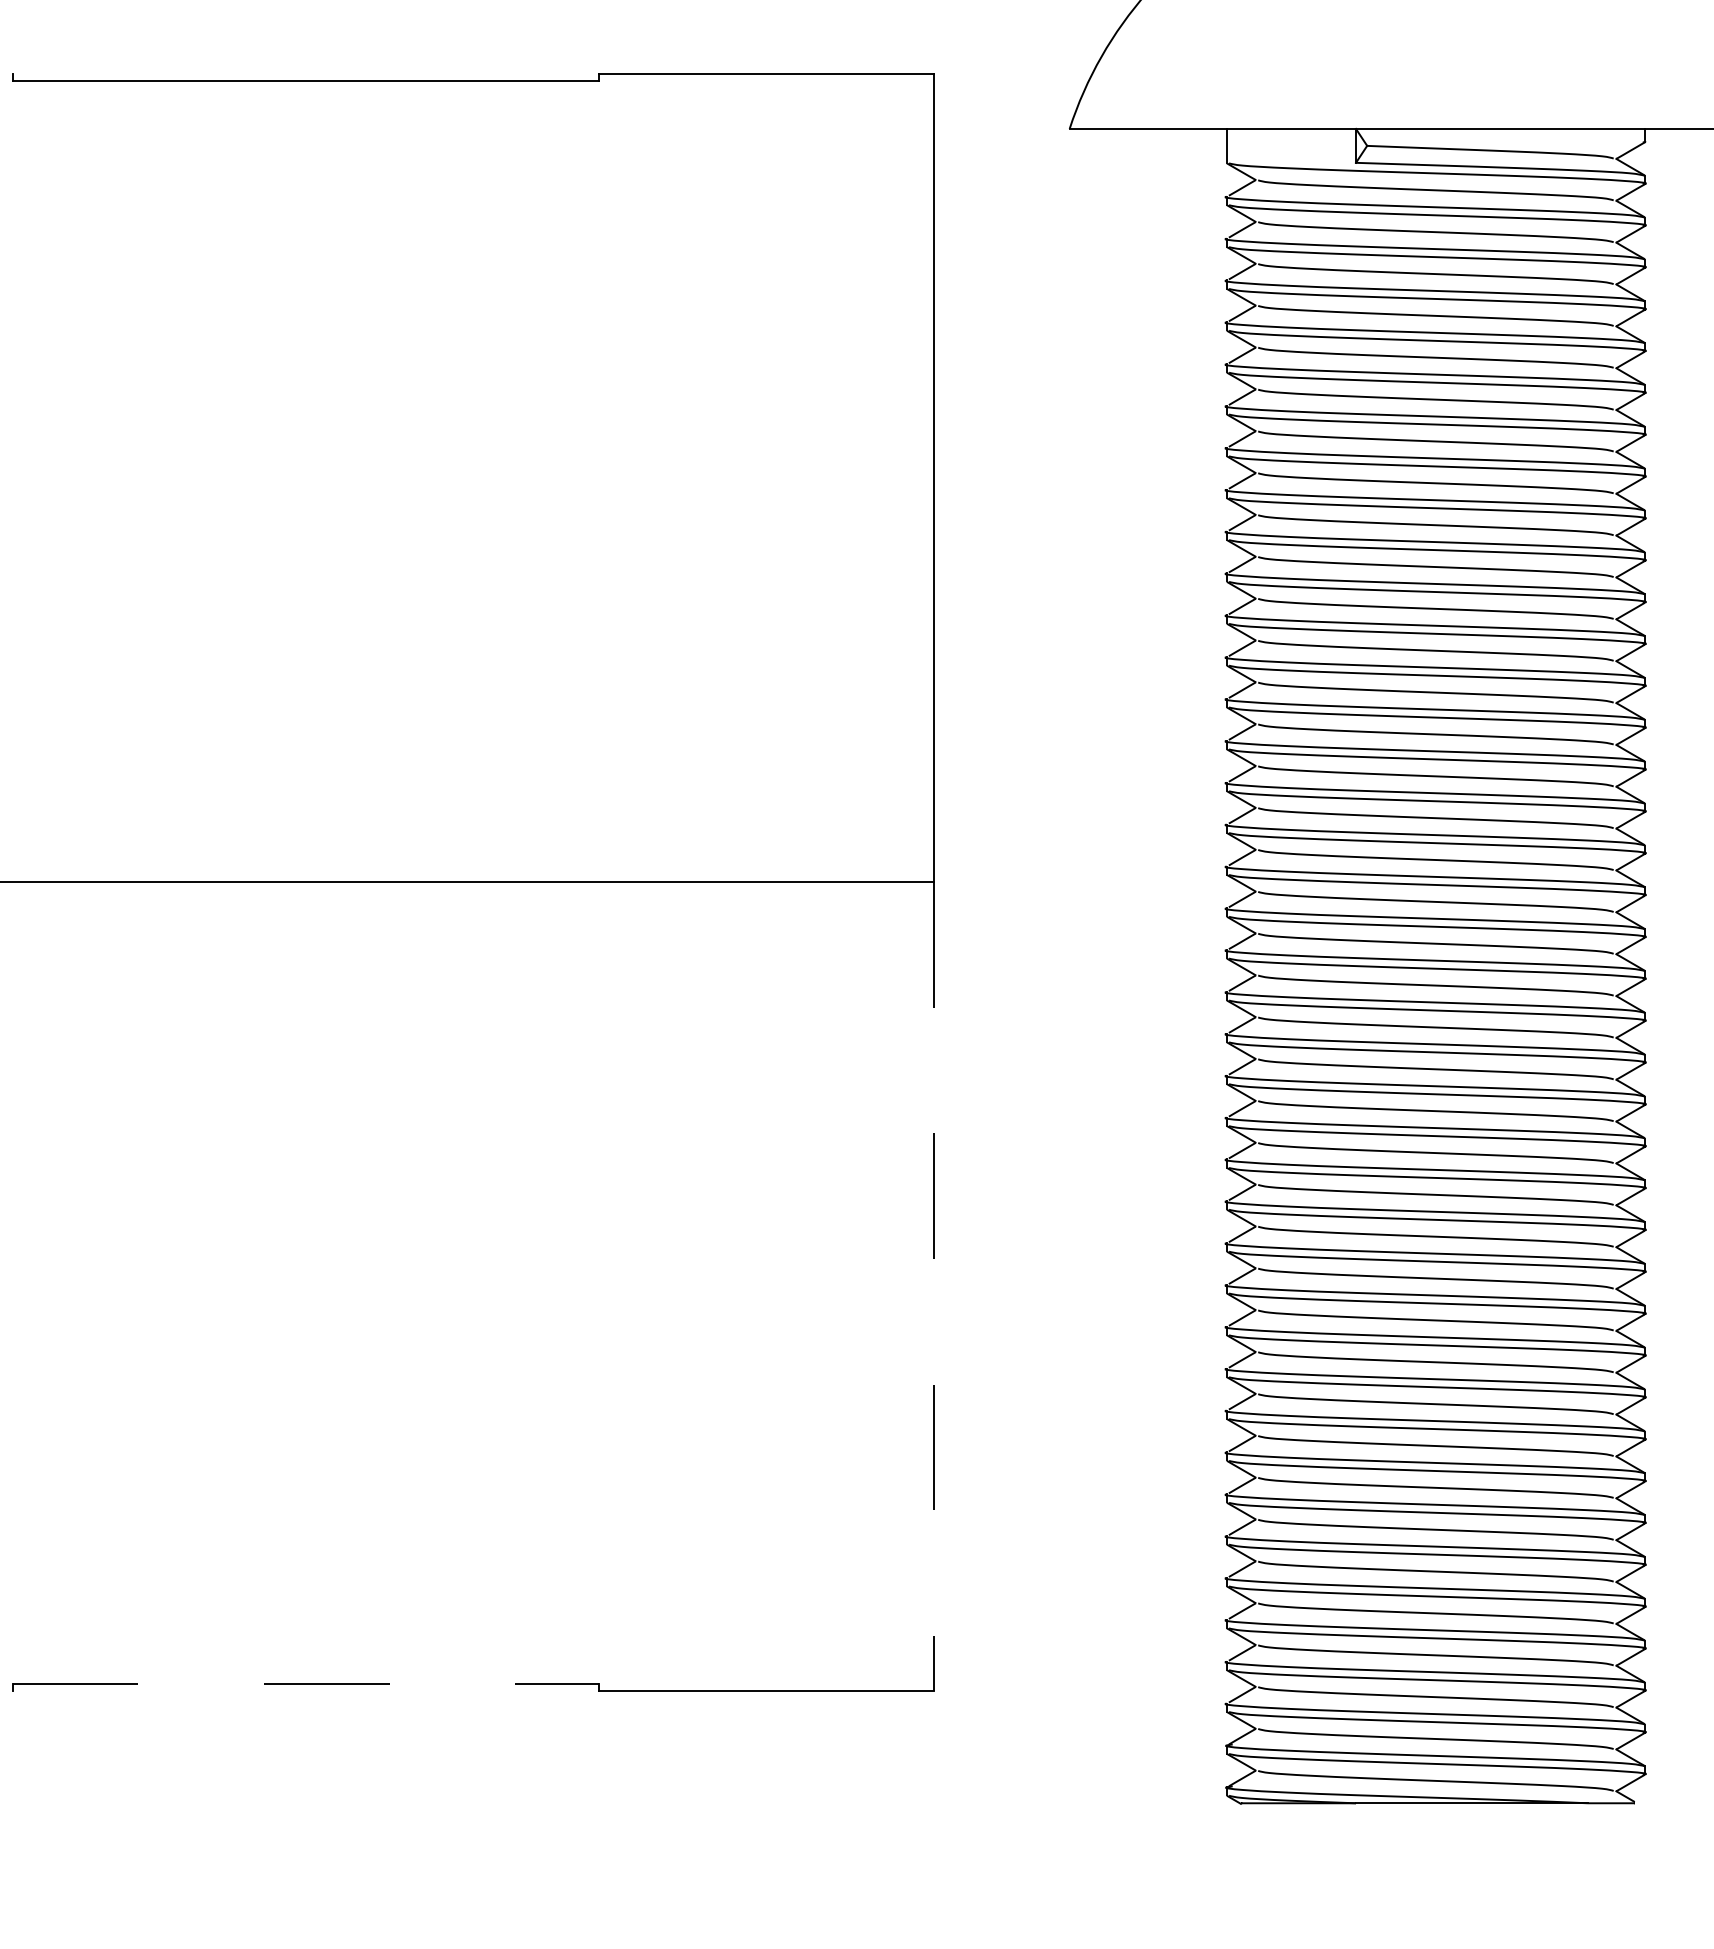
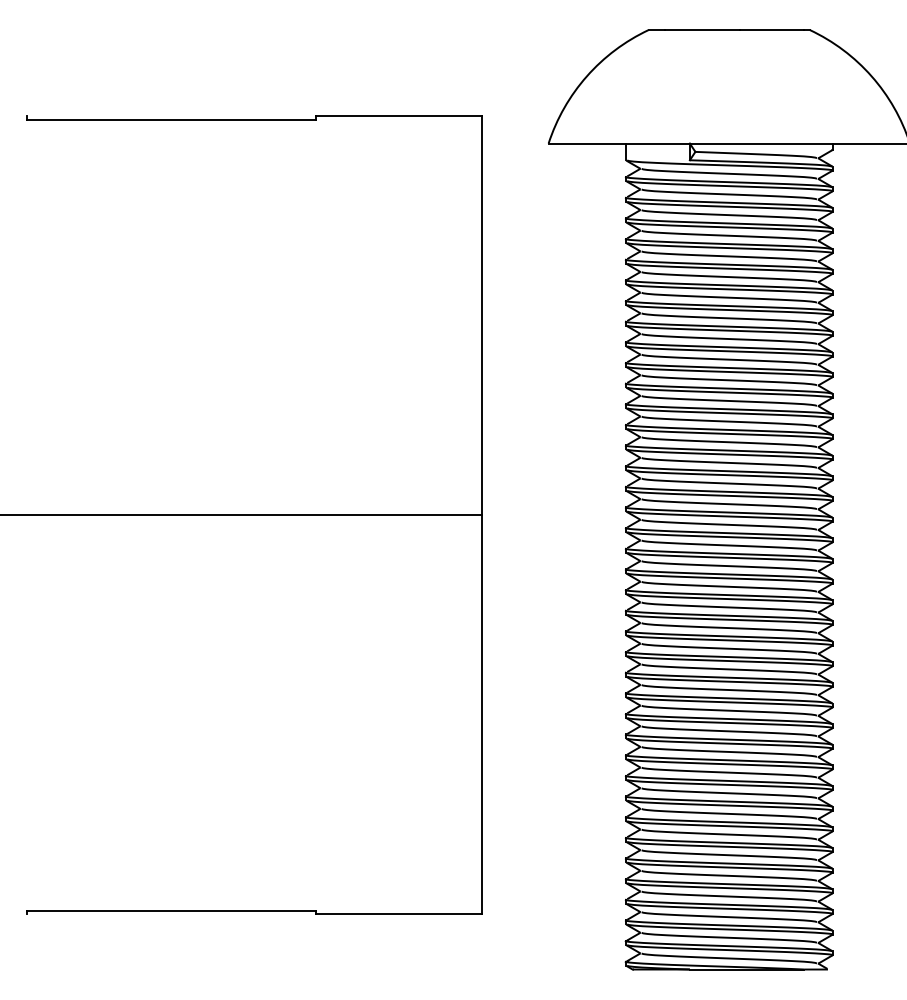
line: (933, 1286) -> (481, 714), dashed -> solid
line: (305, 1683) -> (171, 910), dashed -> solid

